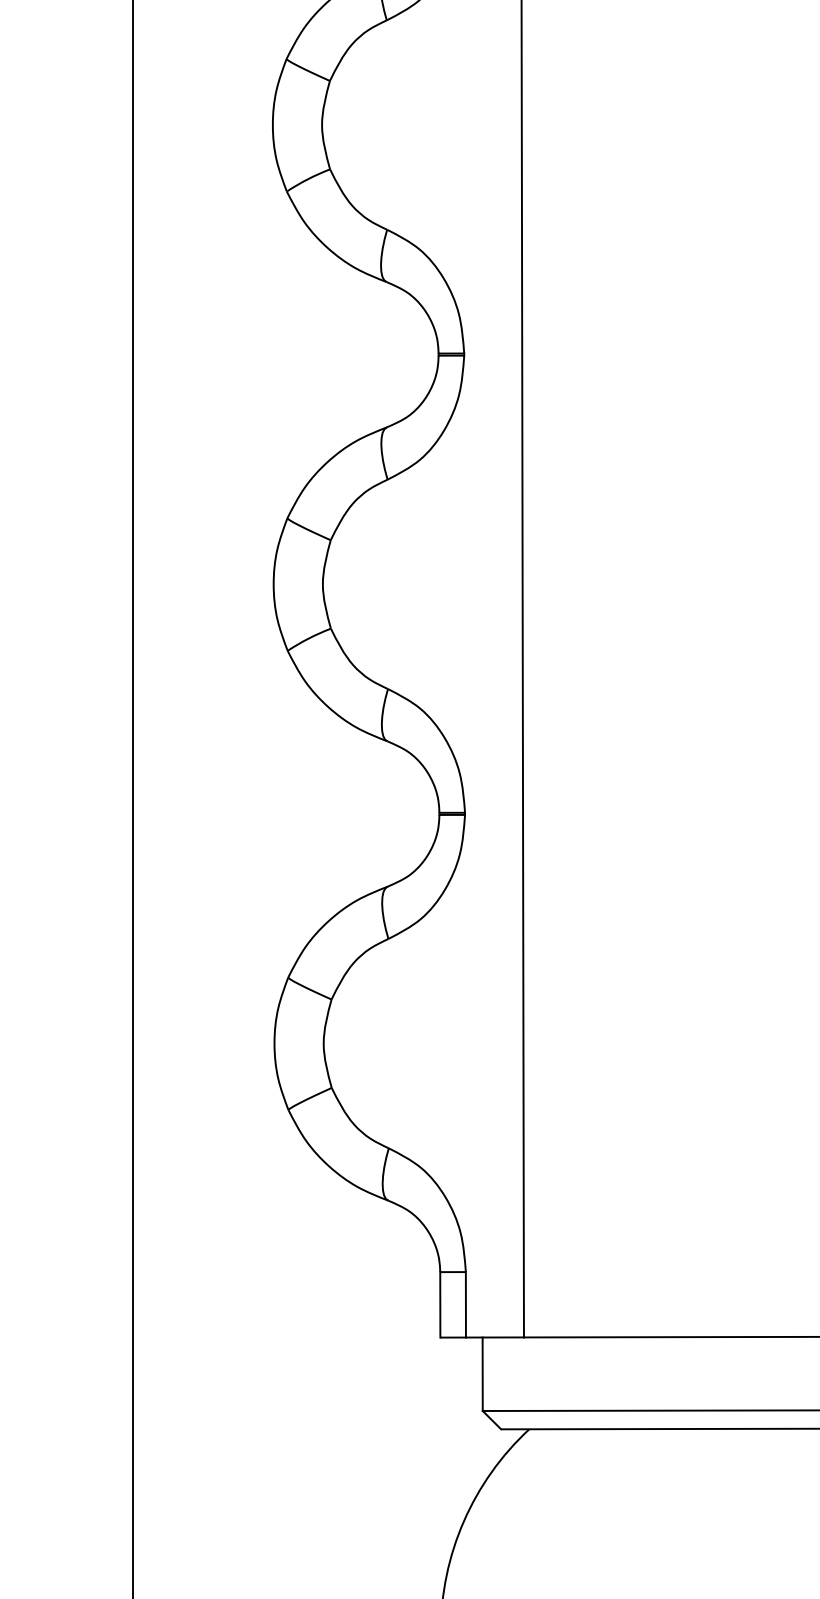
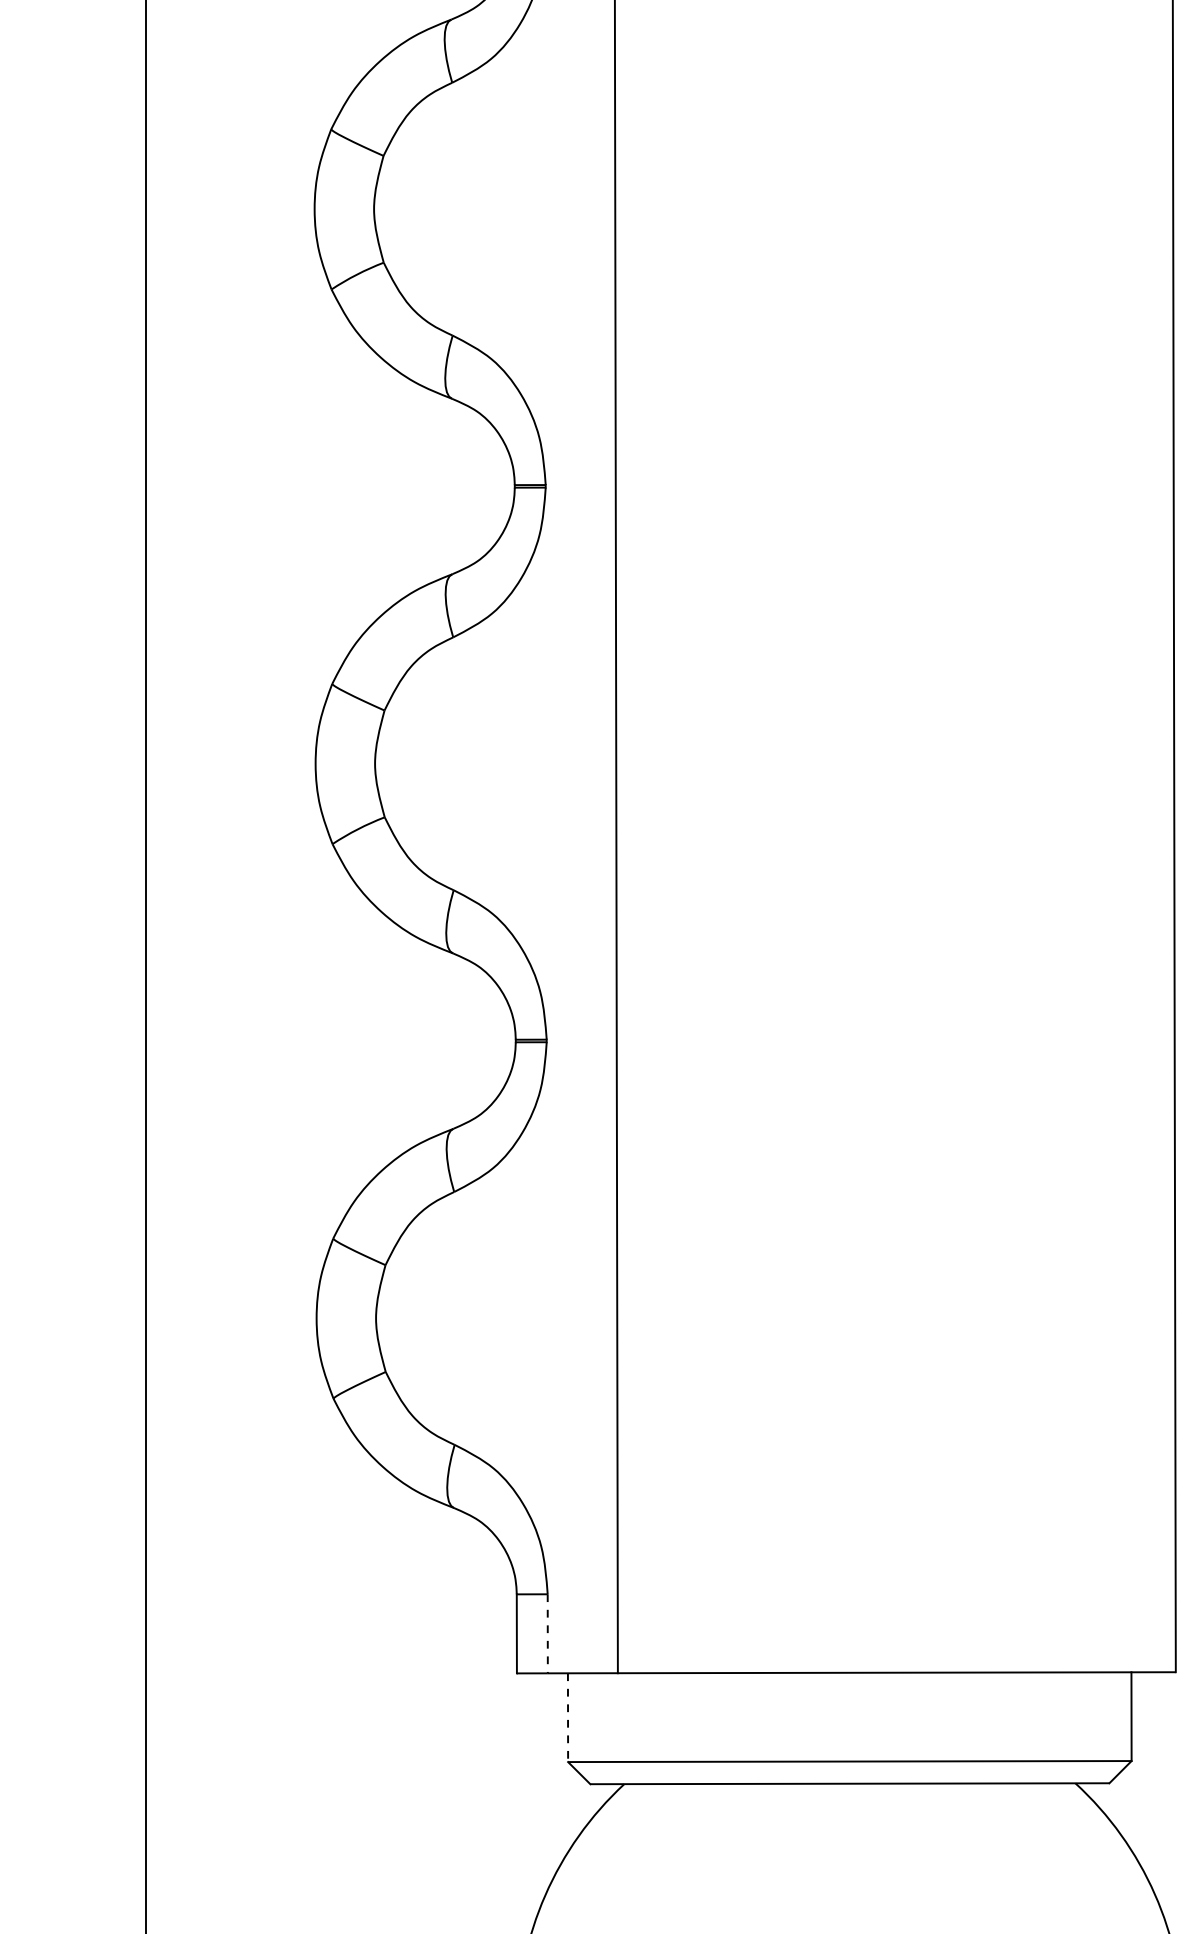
line: (465, 1304) -> (547, 1633), solid -> dashed
line: (483, 1374) -> (568, 1718), solid -> dashed

